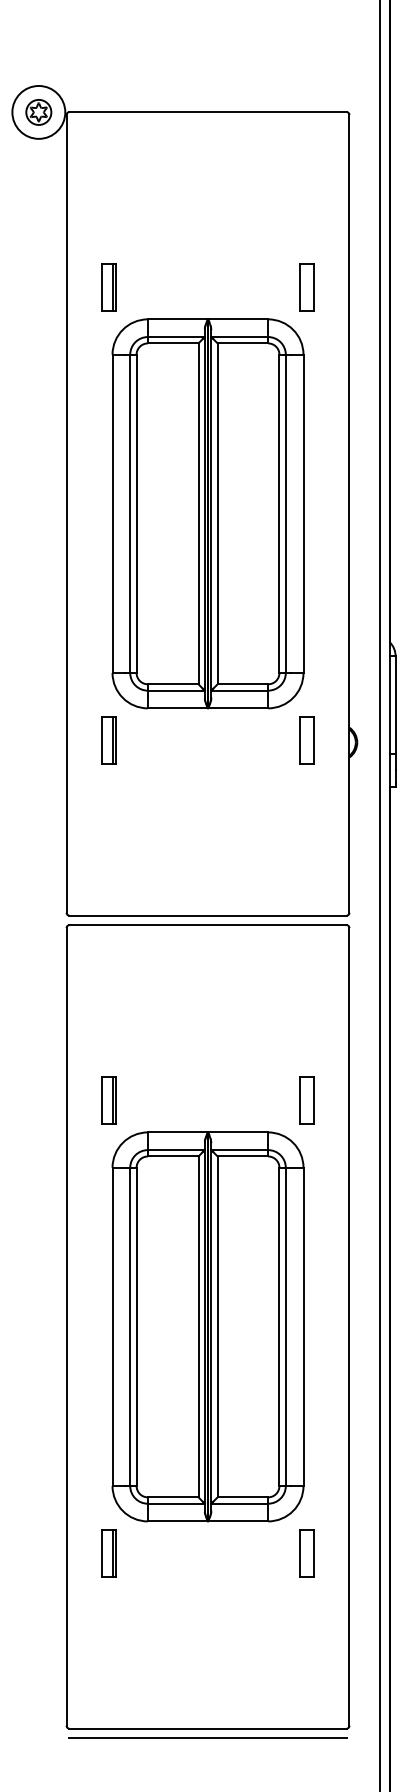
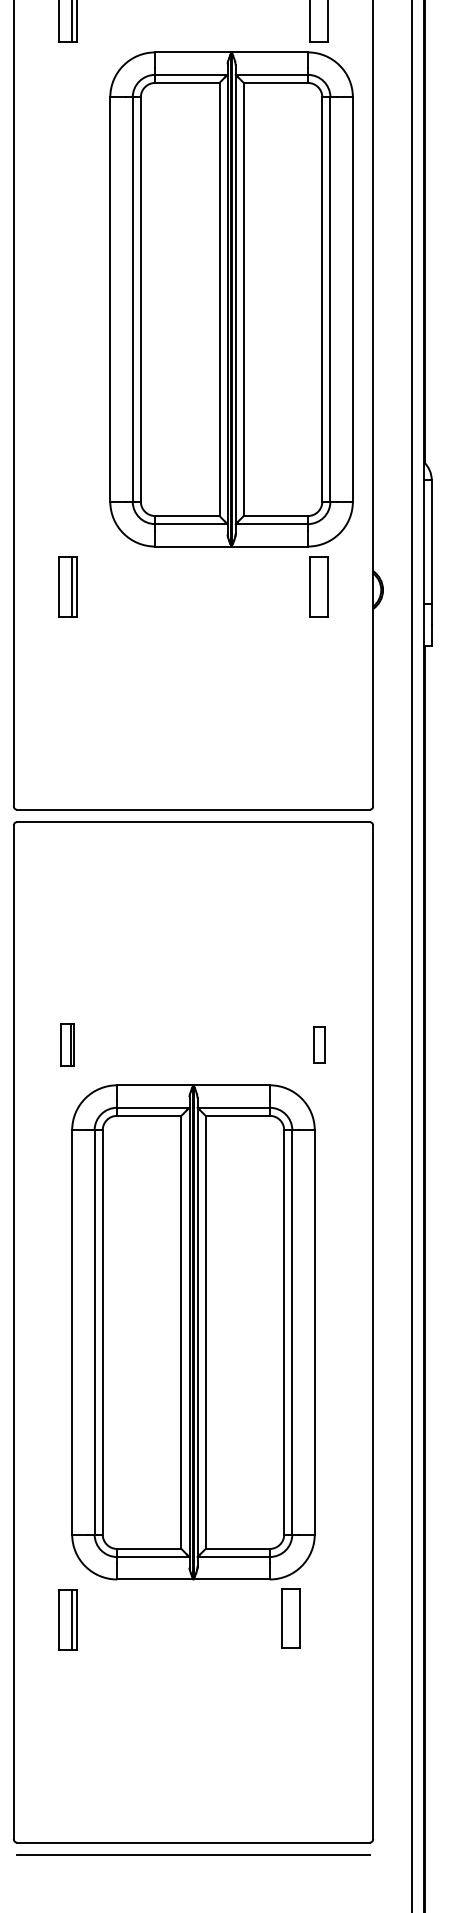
part: (207, 513) -> (230, 299), moved
part: (108, 1100) -> (67, 1044), size x0.7
part: (306, 1100) -> (318, 1044), size x0.6
part: (306, 1553) -> (290, 1618), moved

